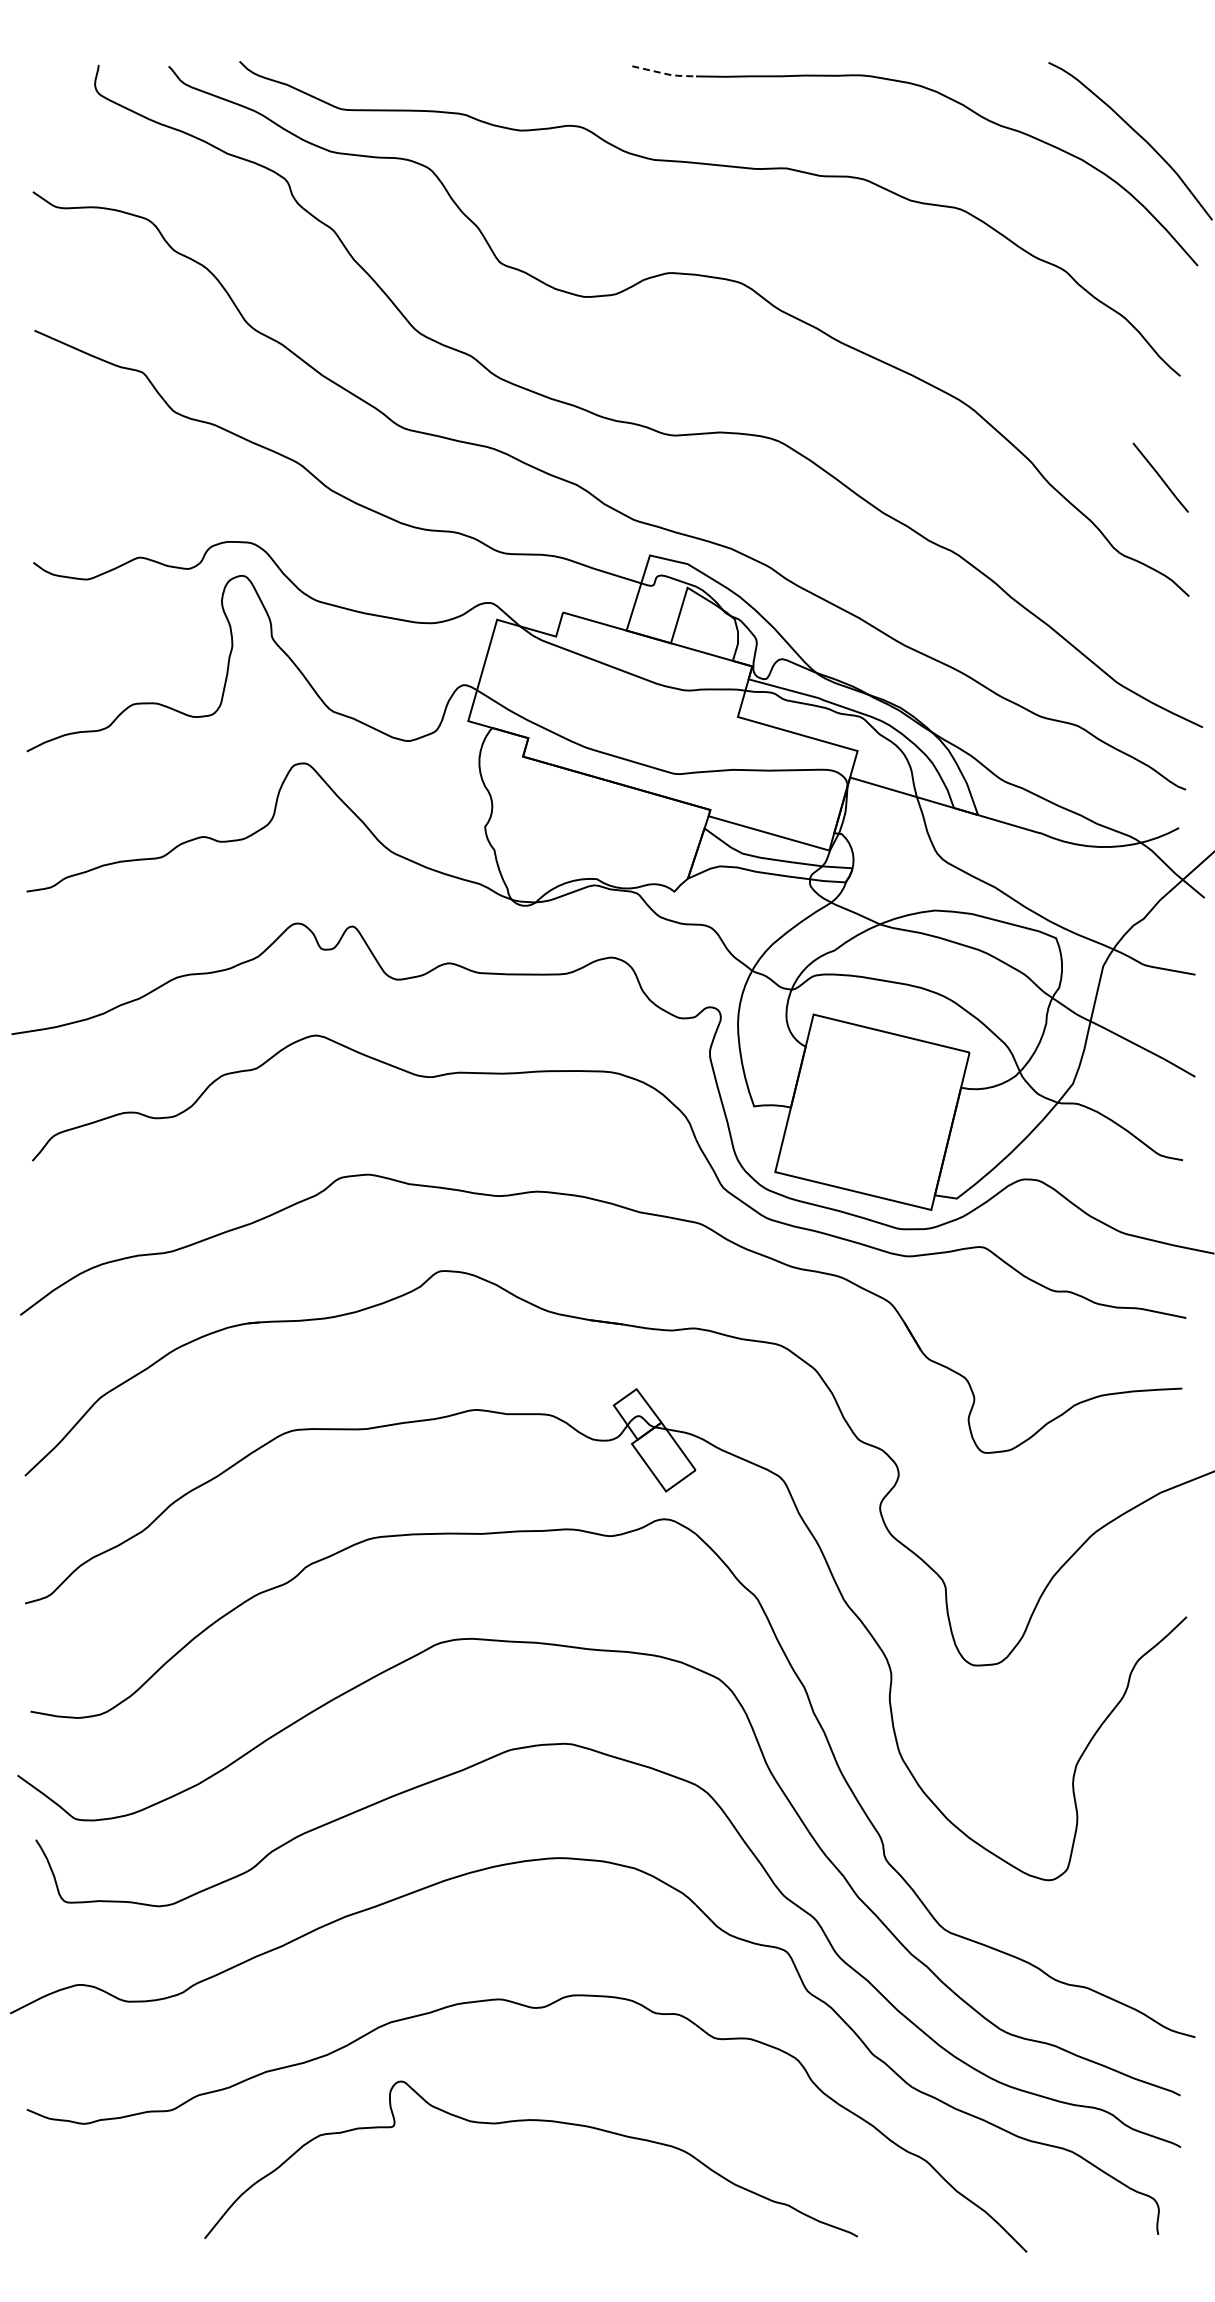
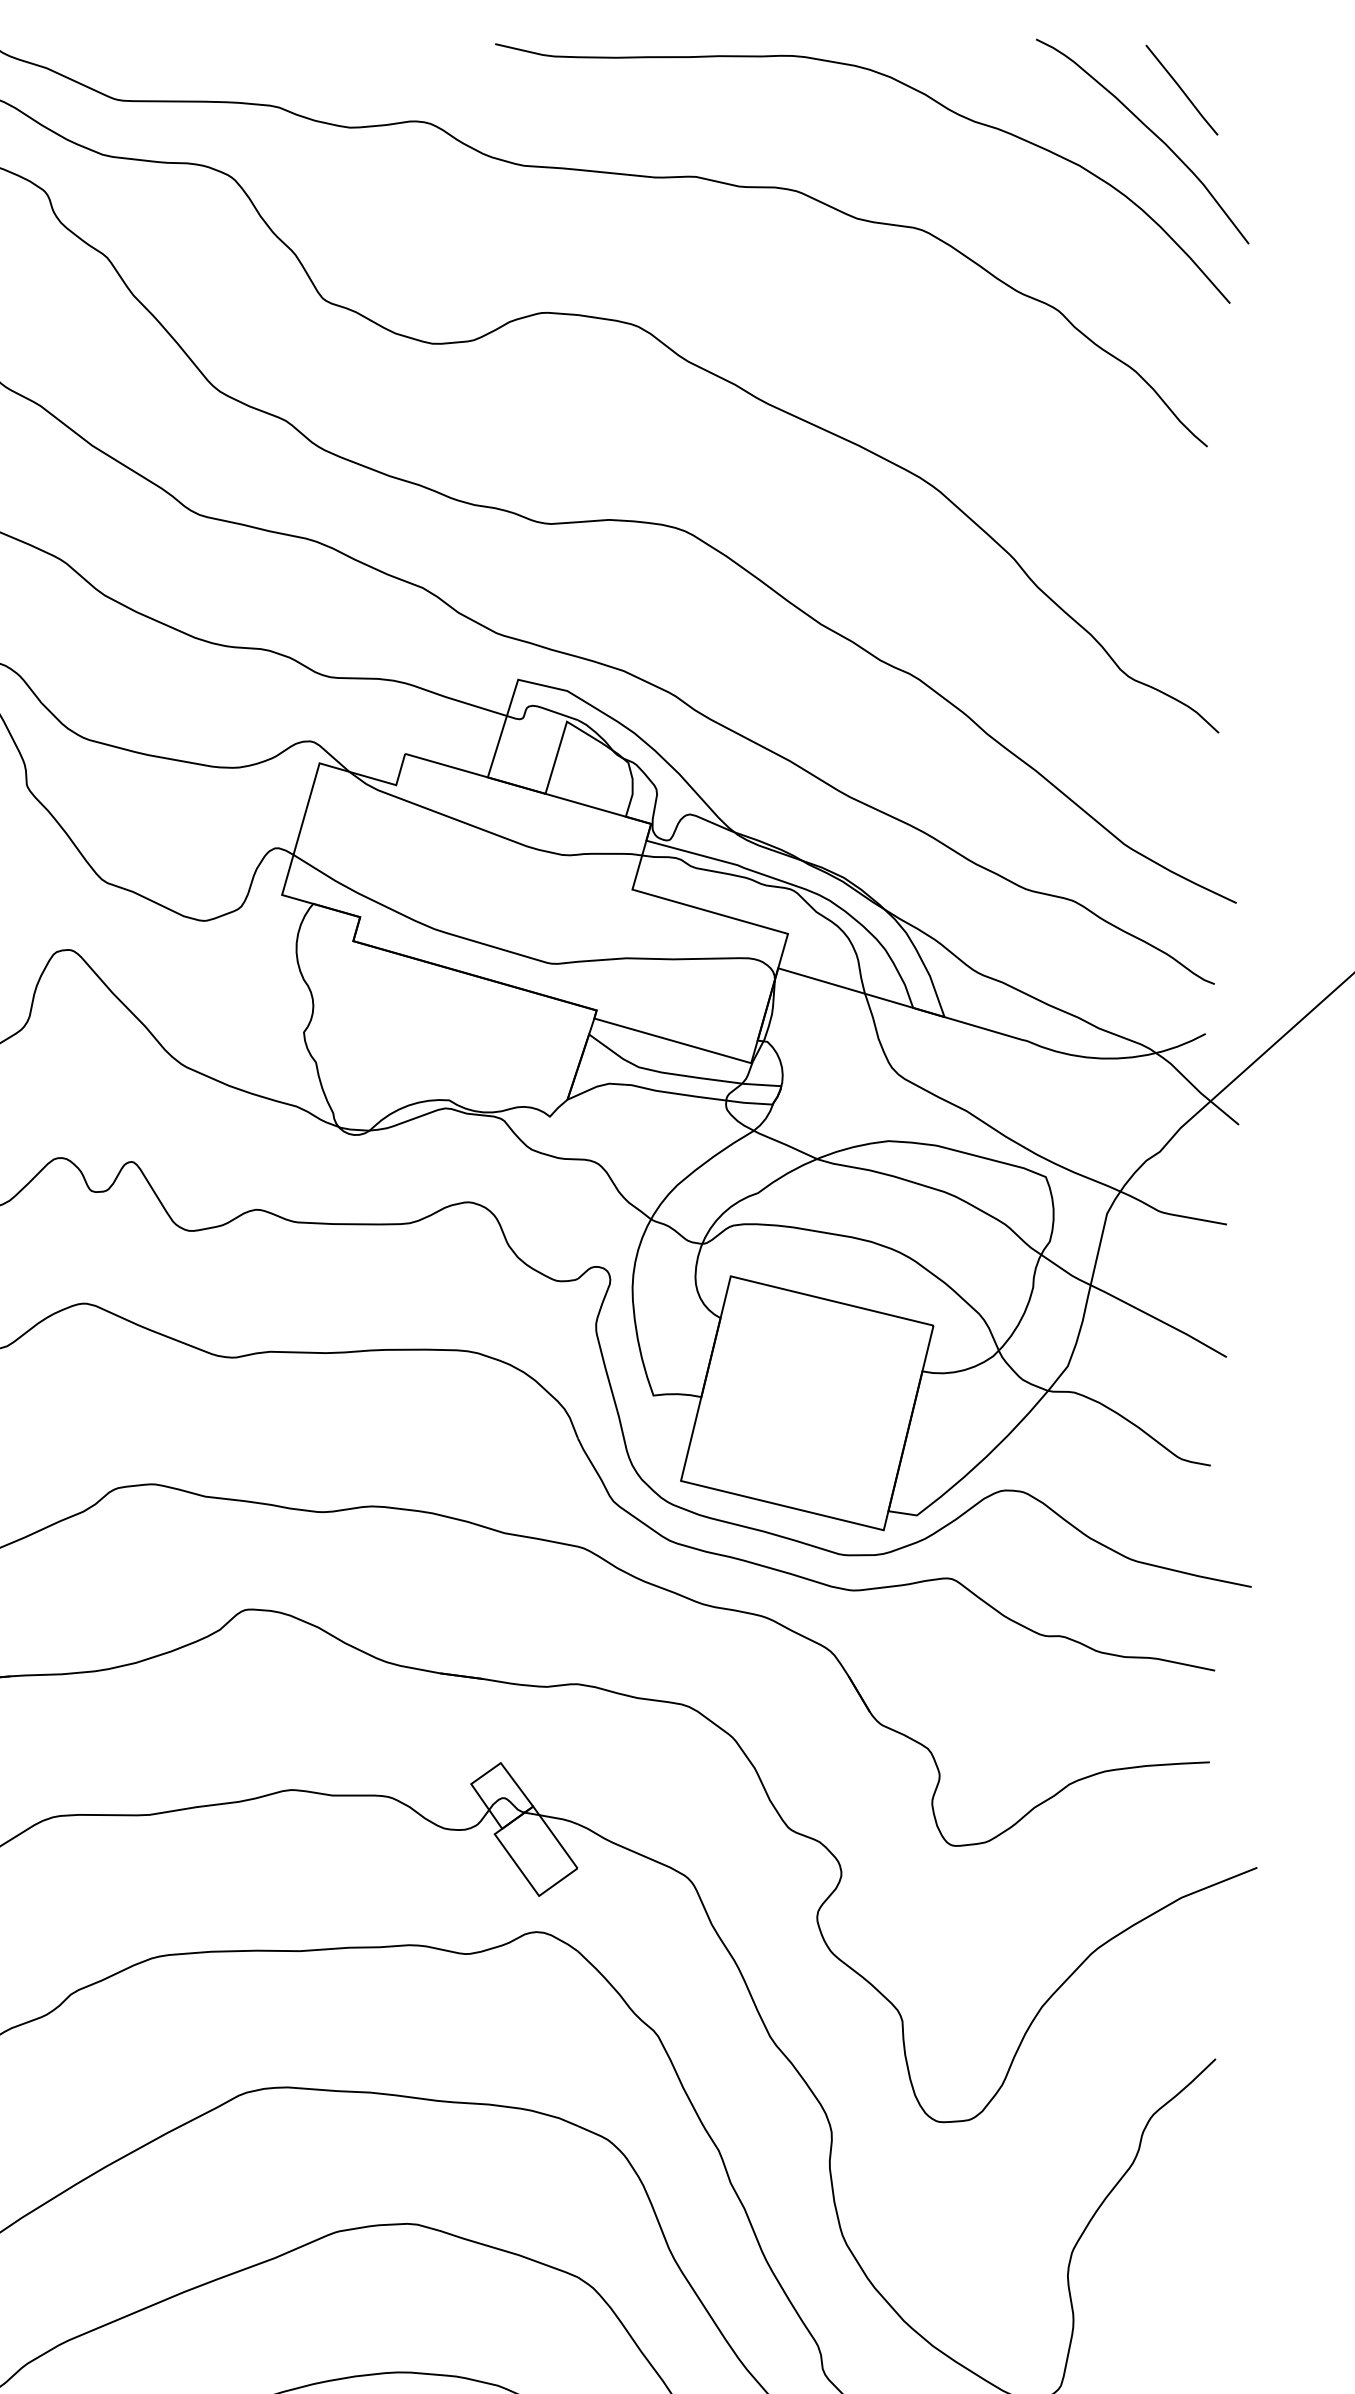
line: (665, 73) -> (538, 53), dashed -> solid
line: (1160, 477) -> (1181, 89), moved

